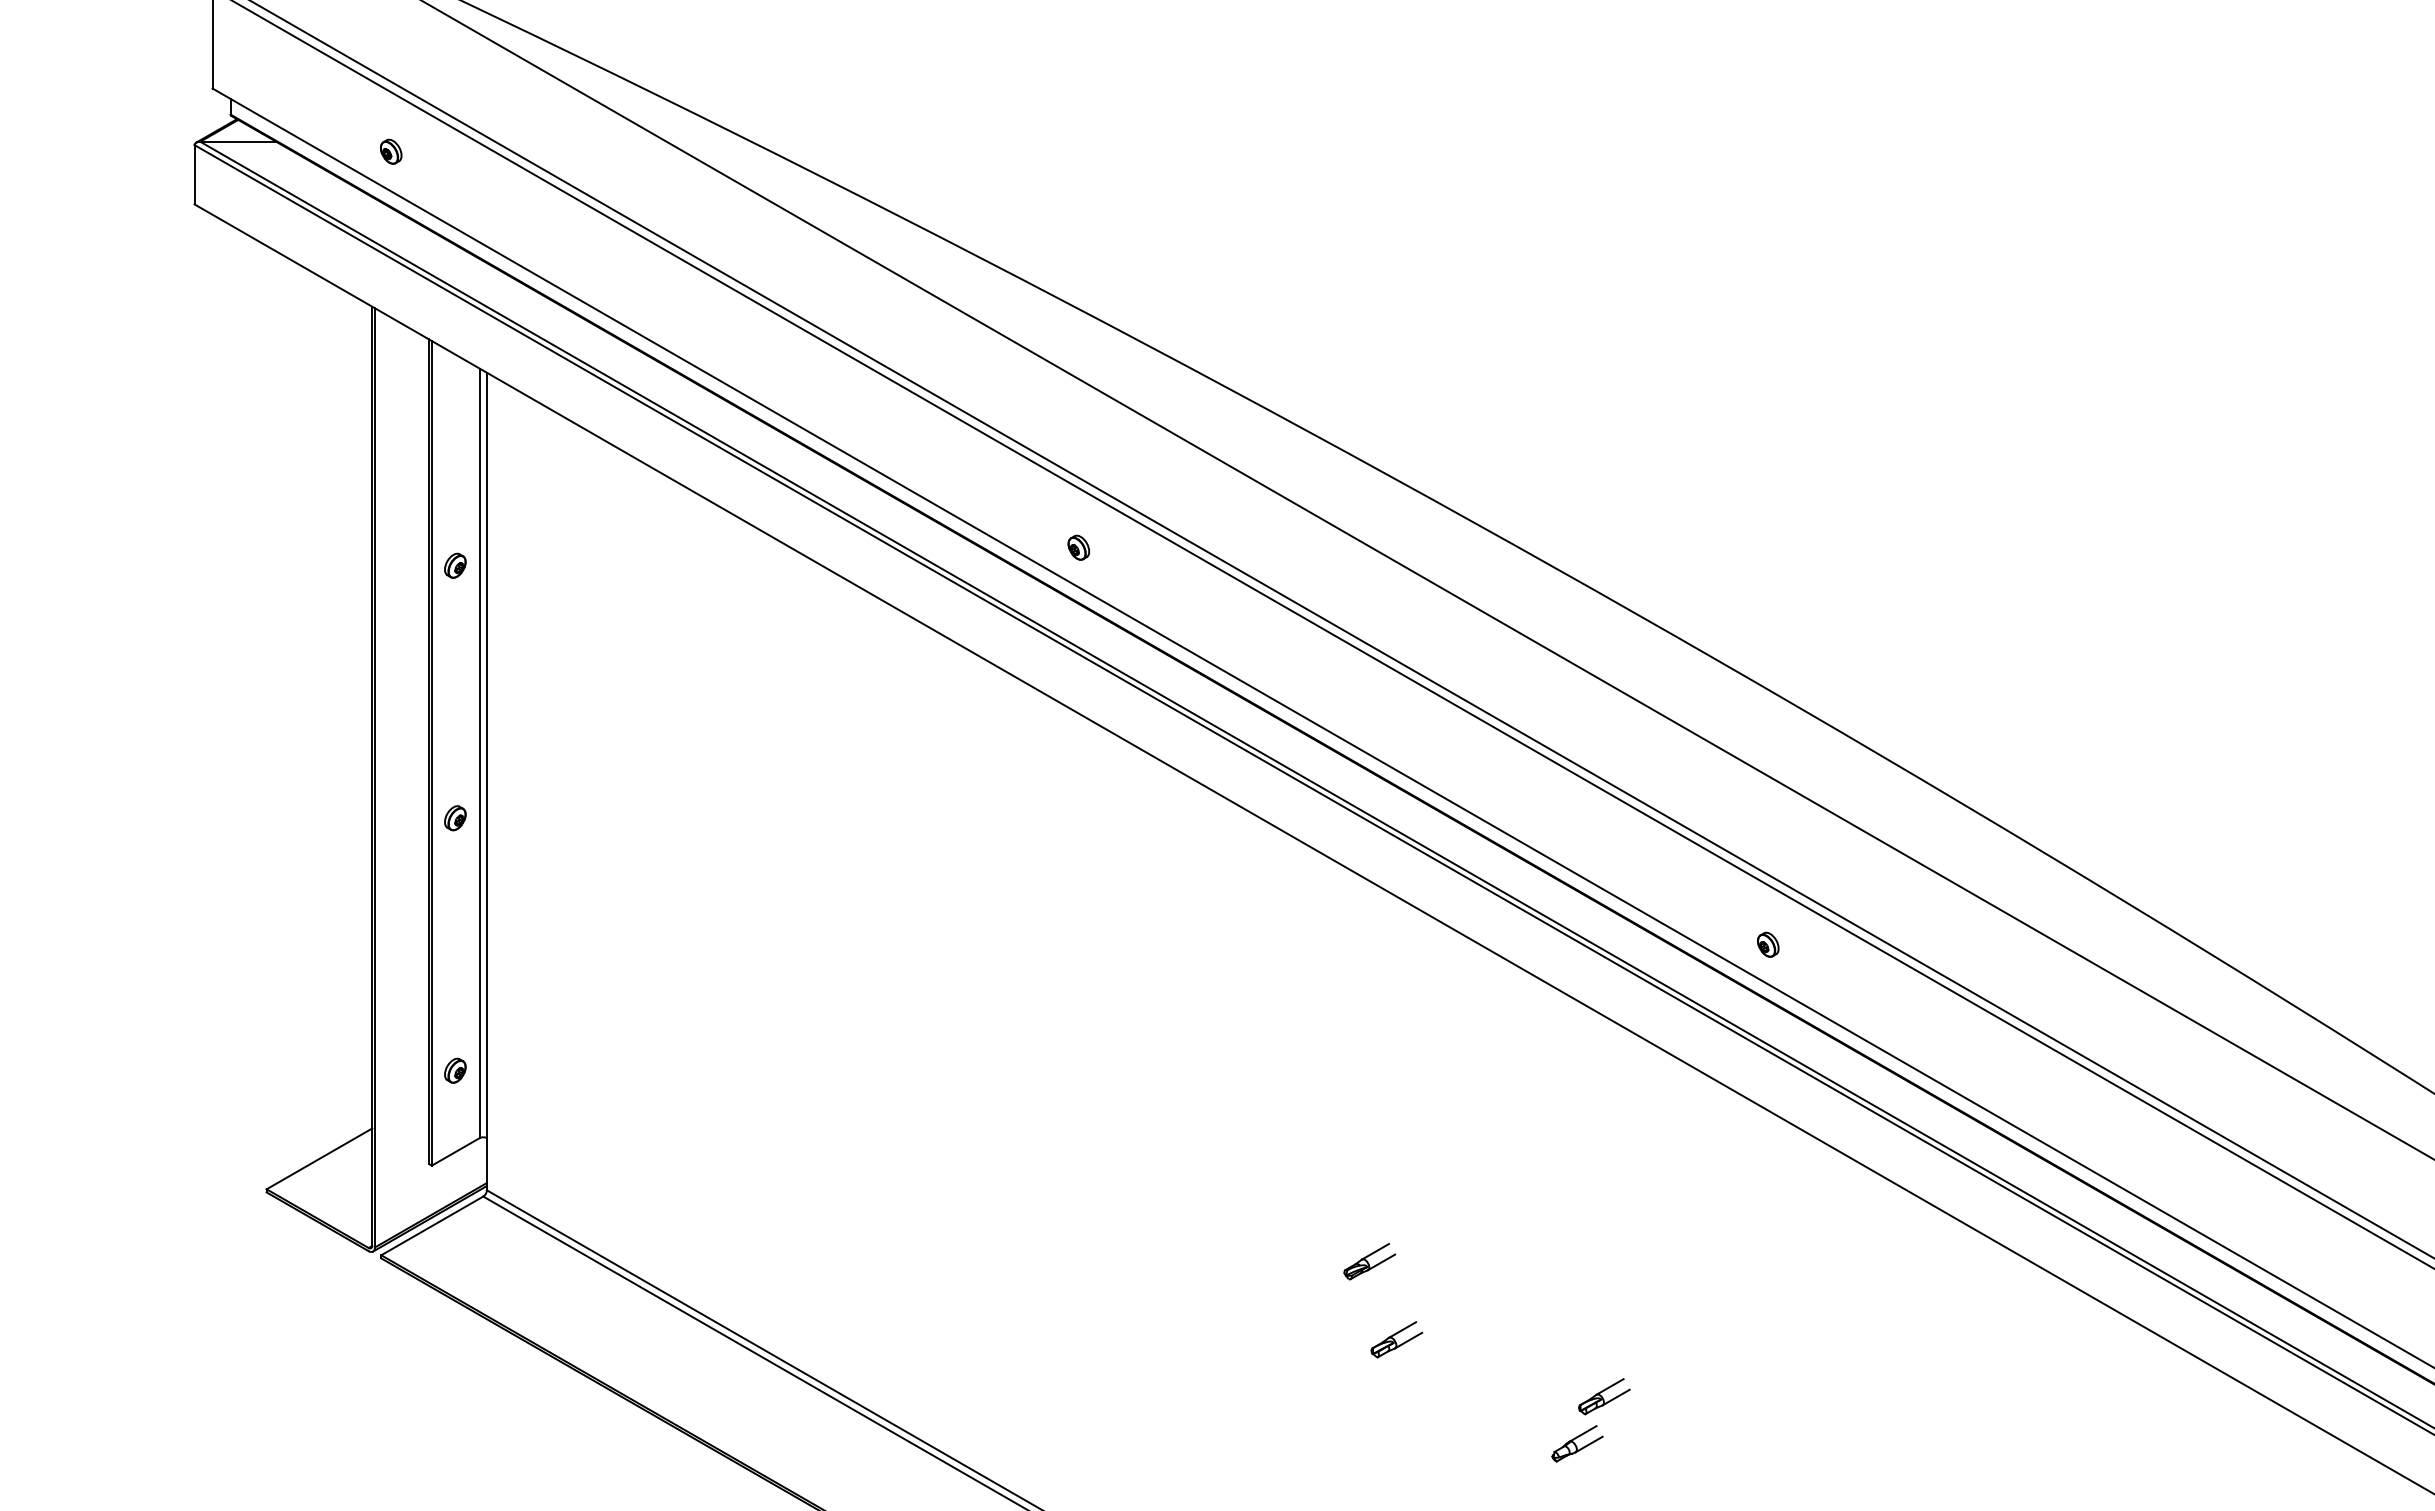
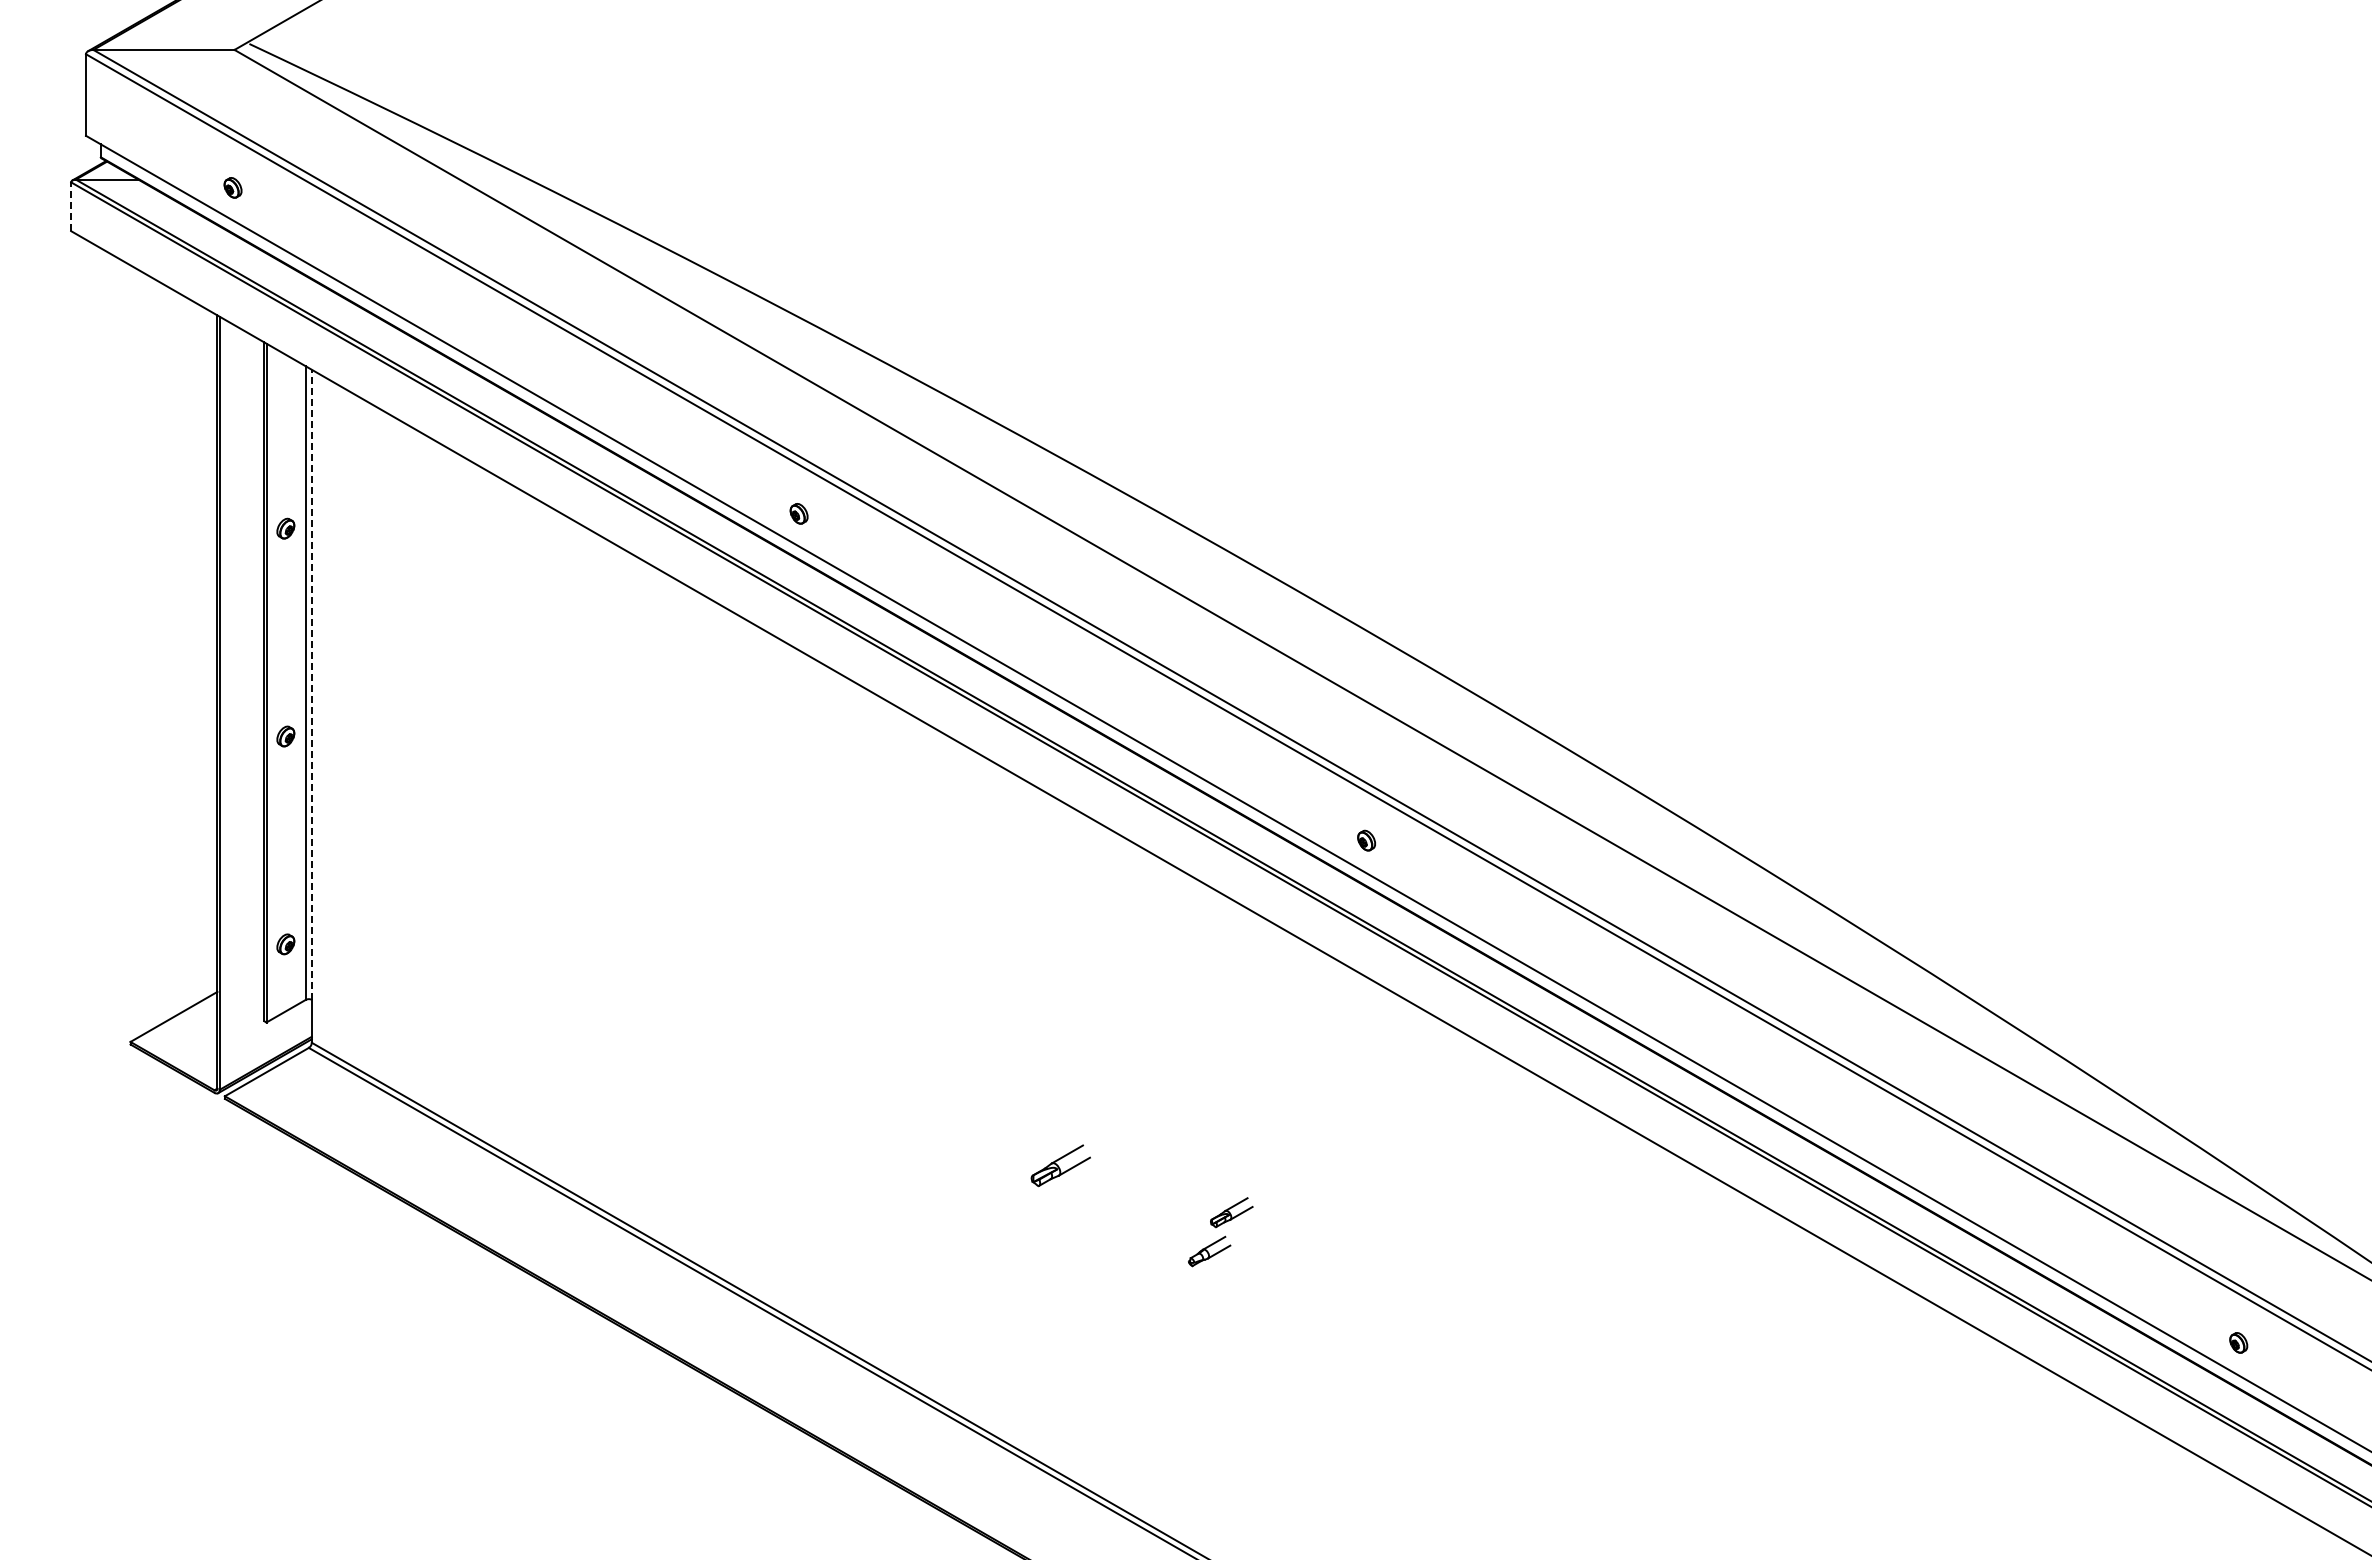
line: (194, 174) -> (71, 206), solid -> dashed
line: (486, 755) -> (311, 684), solid -> dashed
part: (1369, 1260) -> (1038, 1100), removed
part: (1396, 1339) -> (1060, 1165), size x1.4

